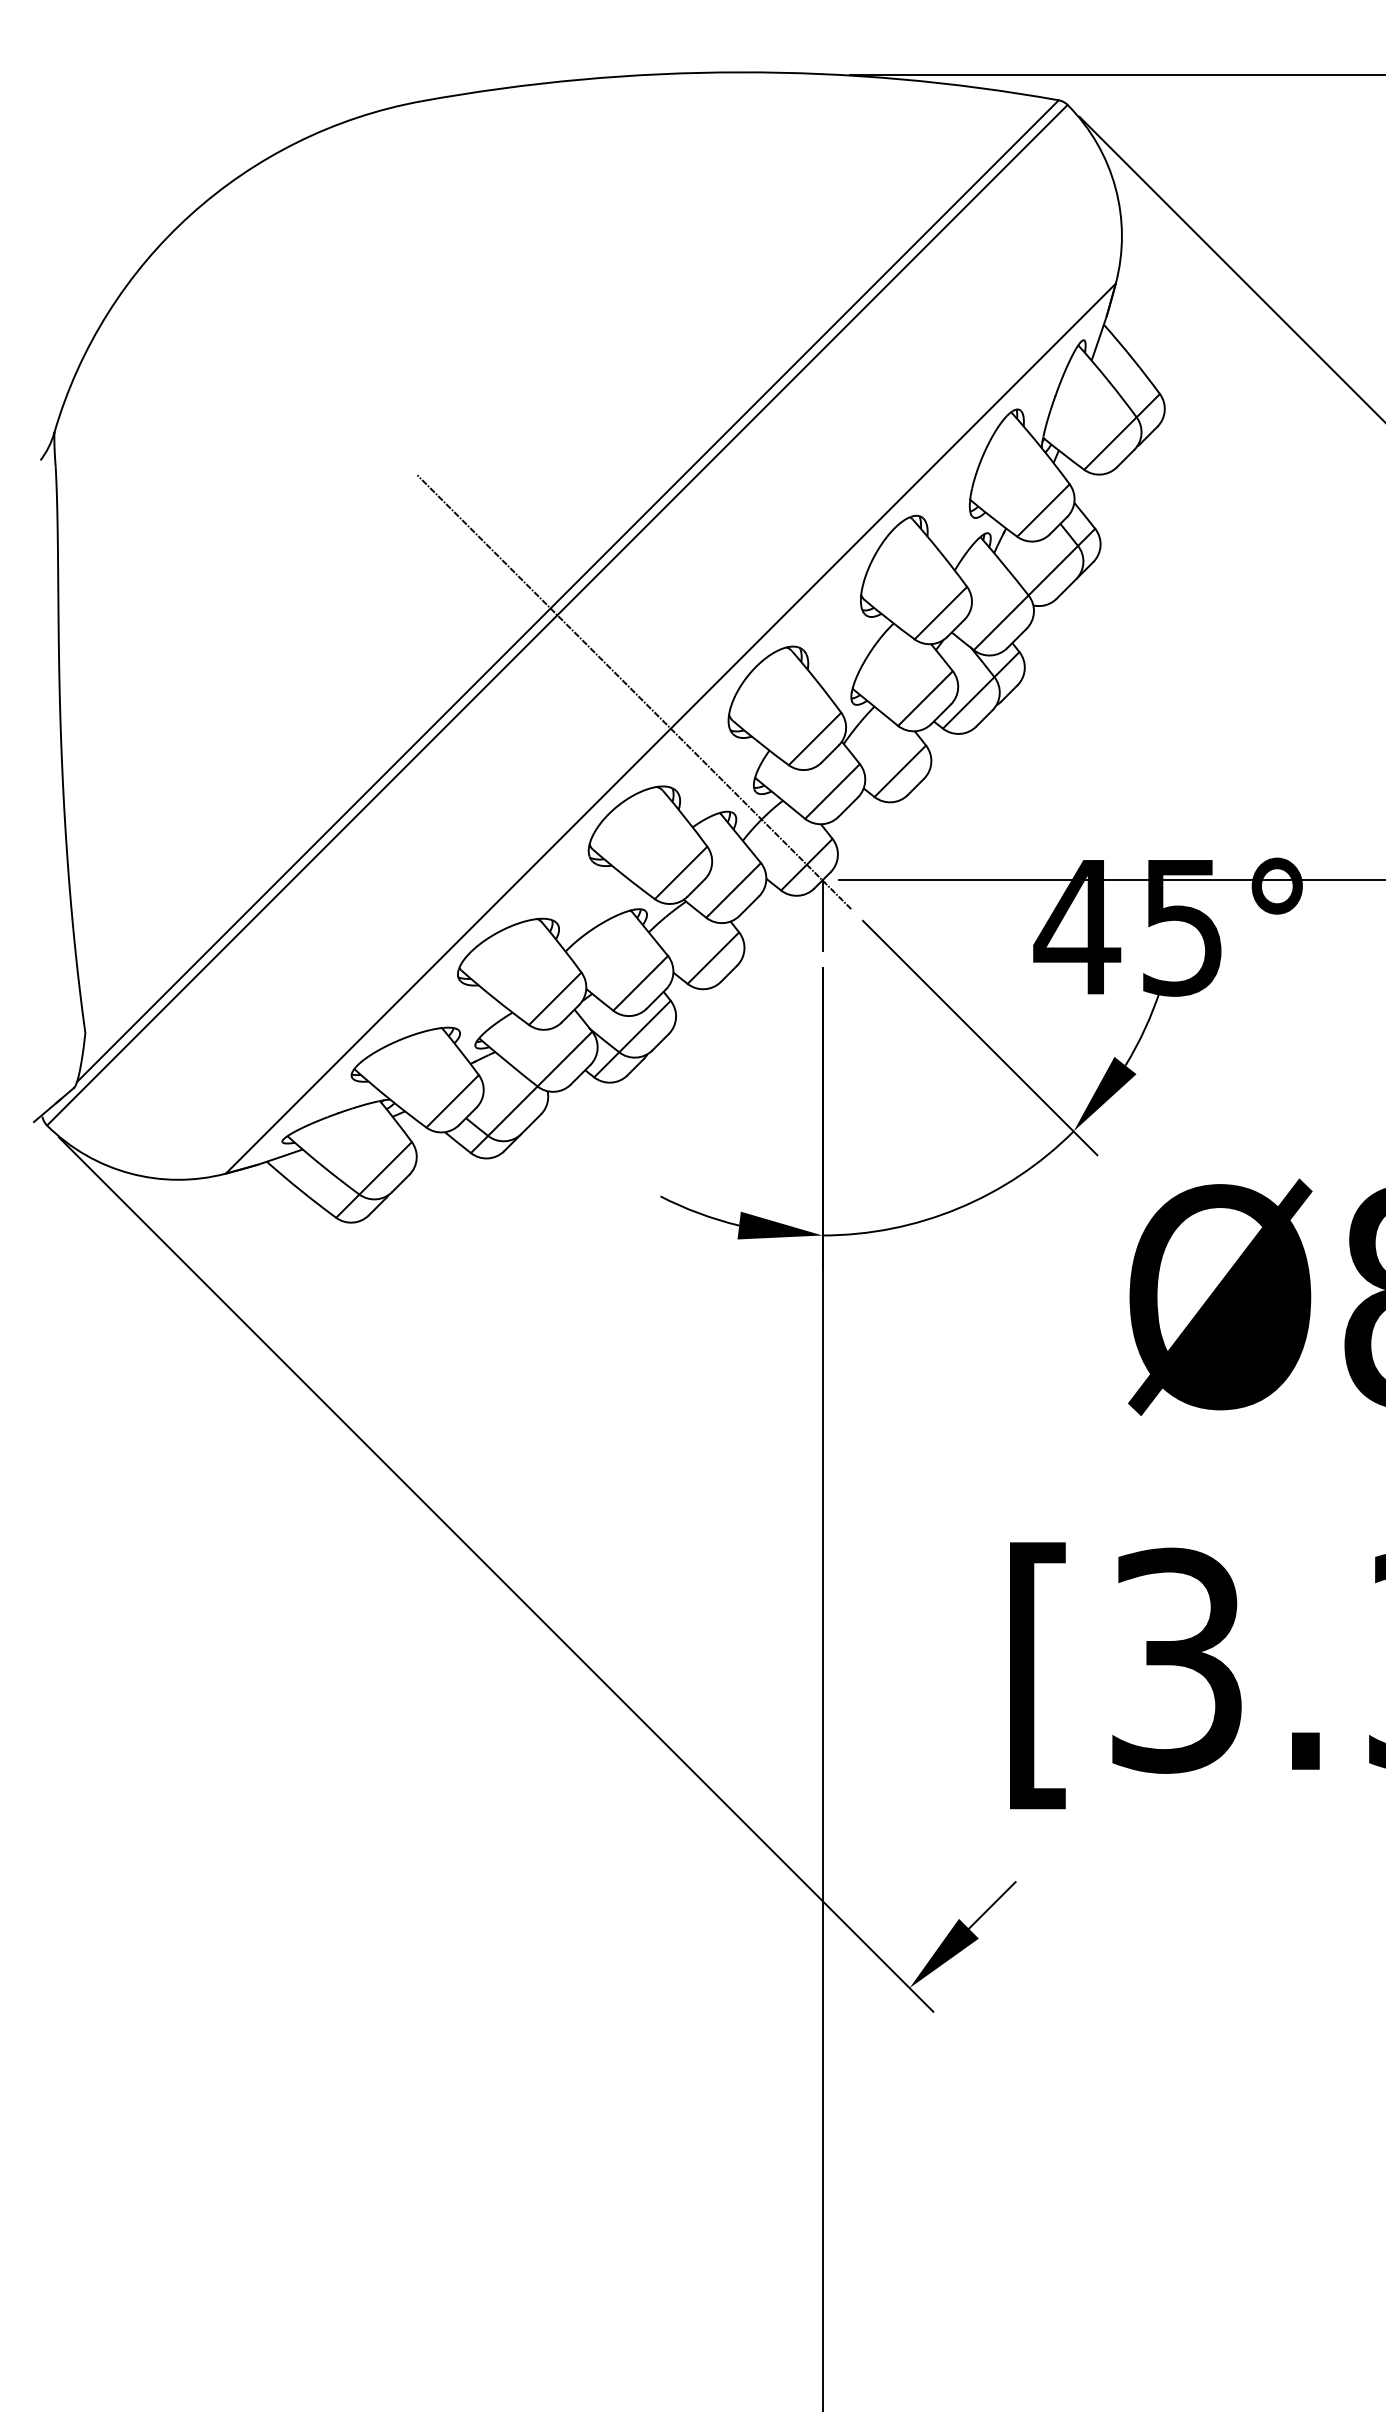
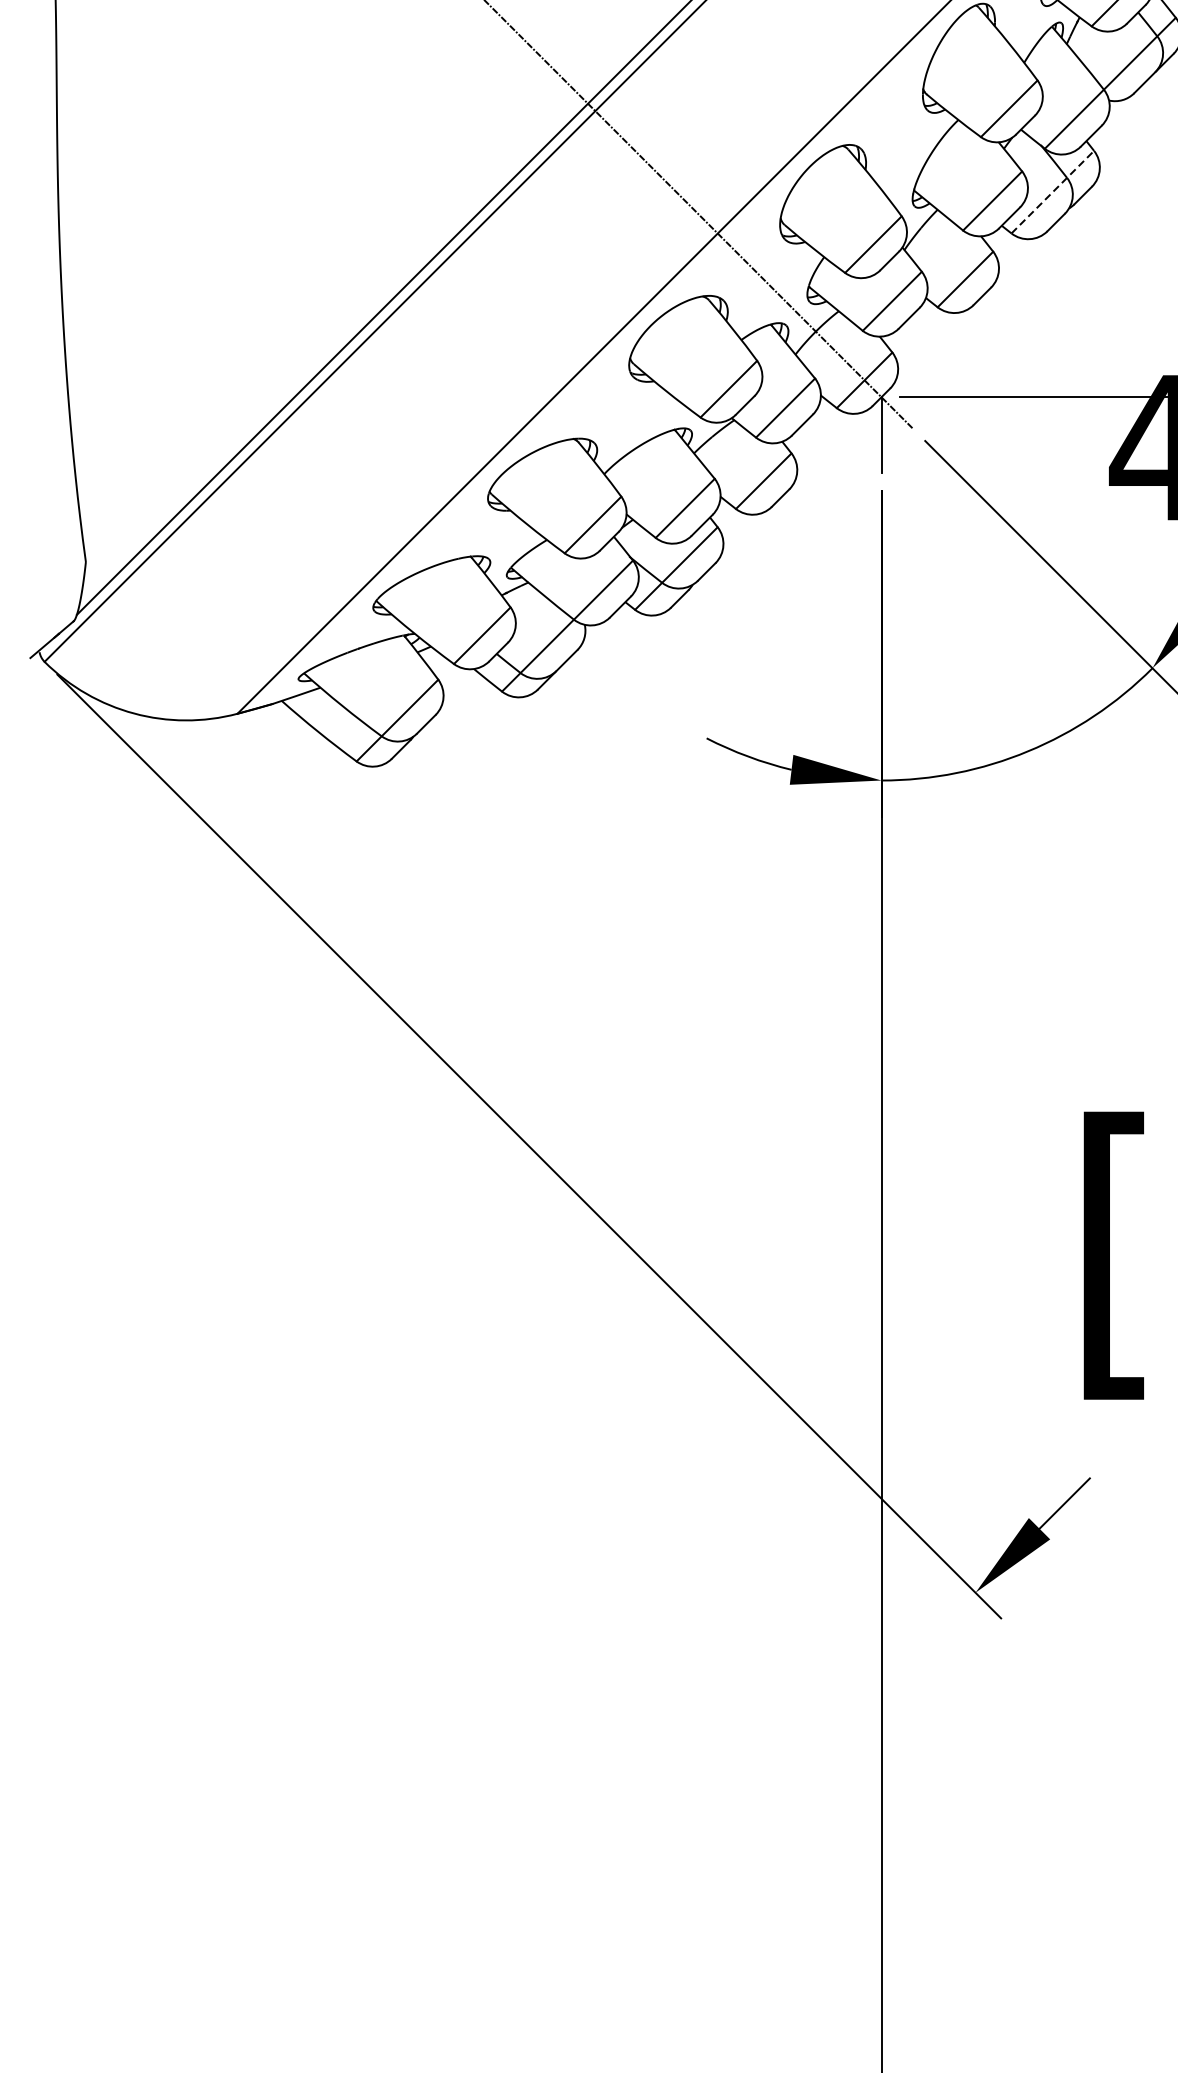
line: (981, 690) -> (1053, 192), solid -> dashed

